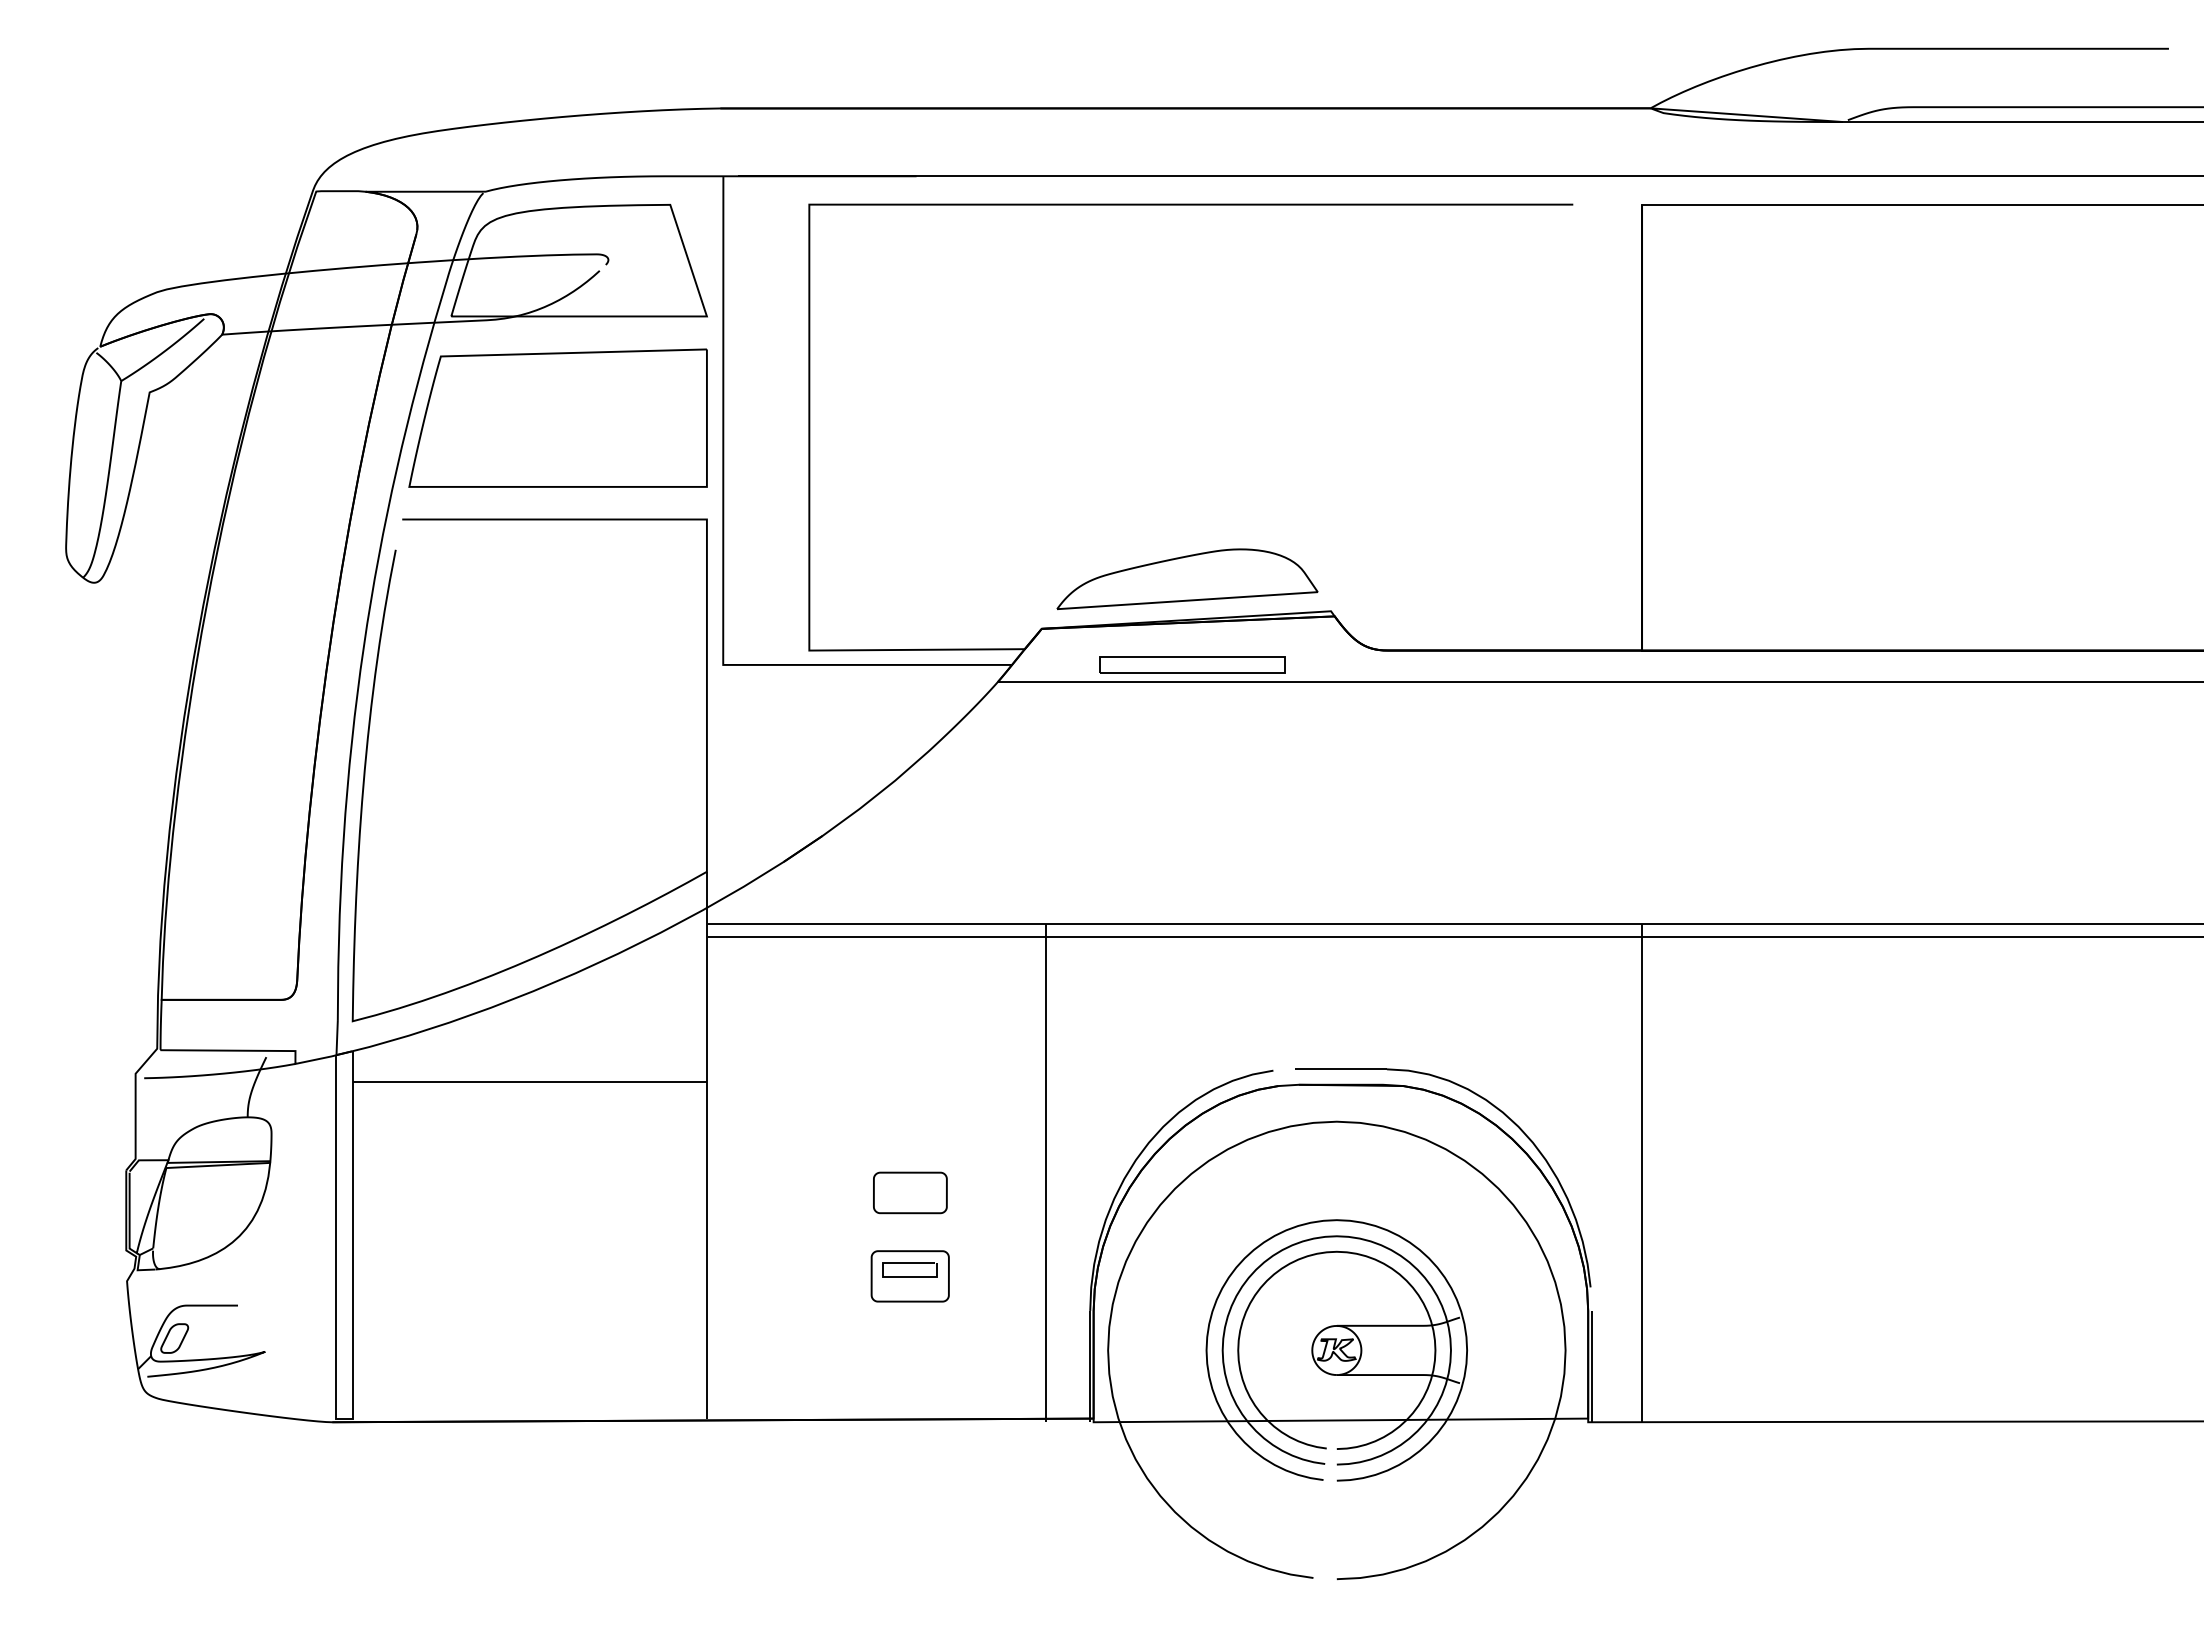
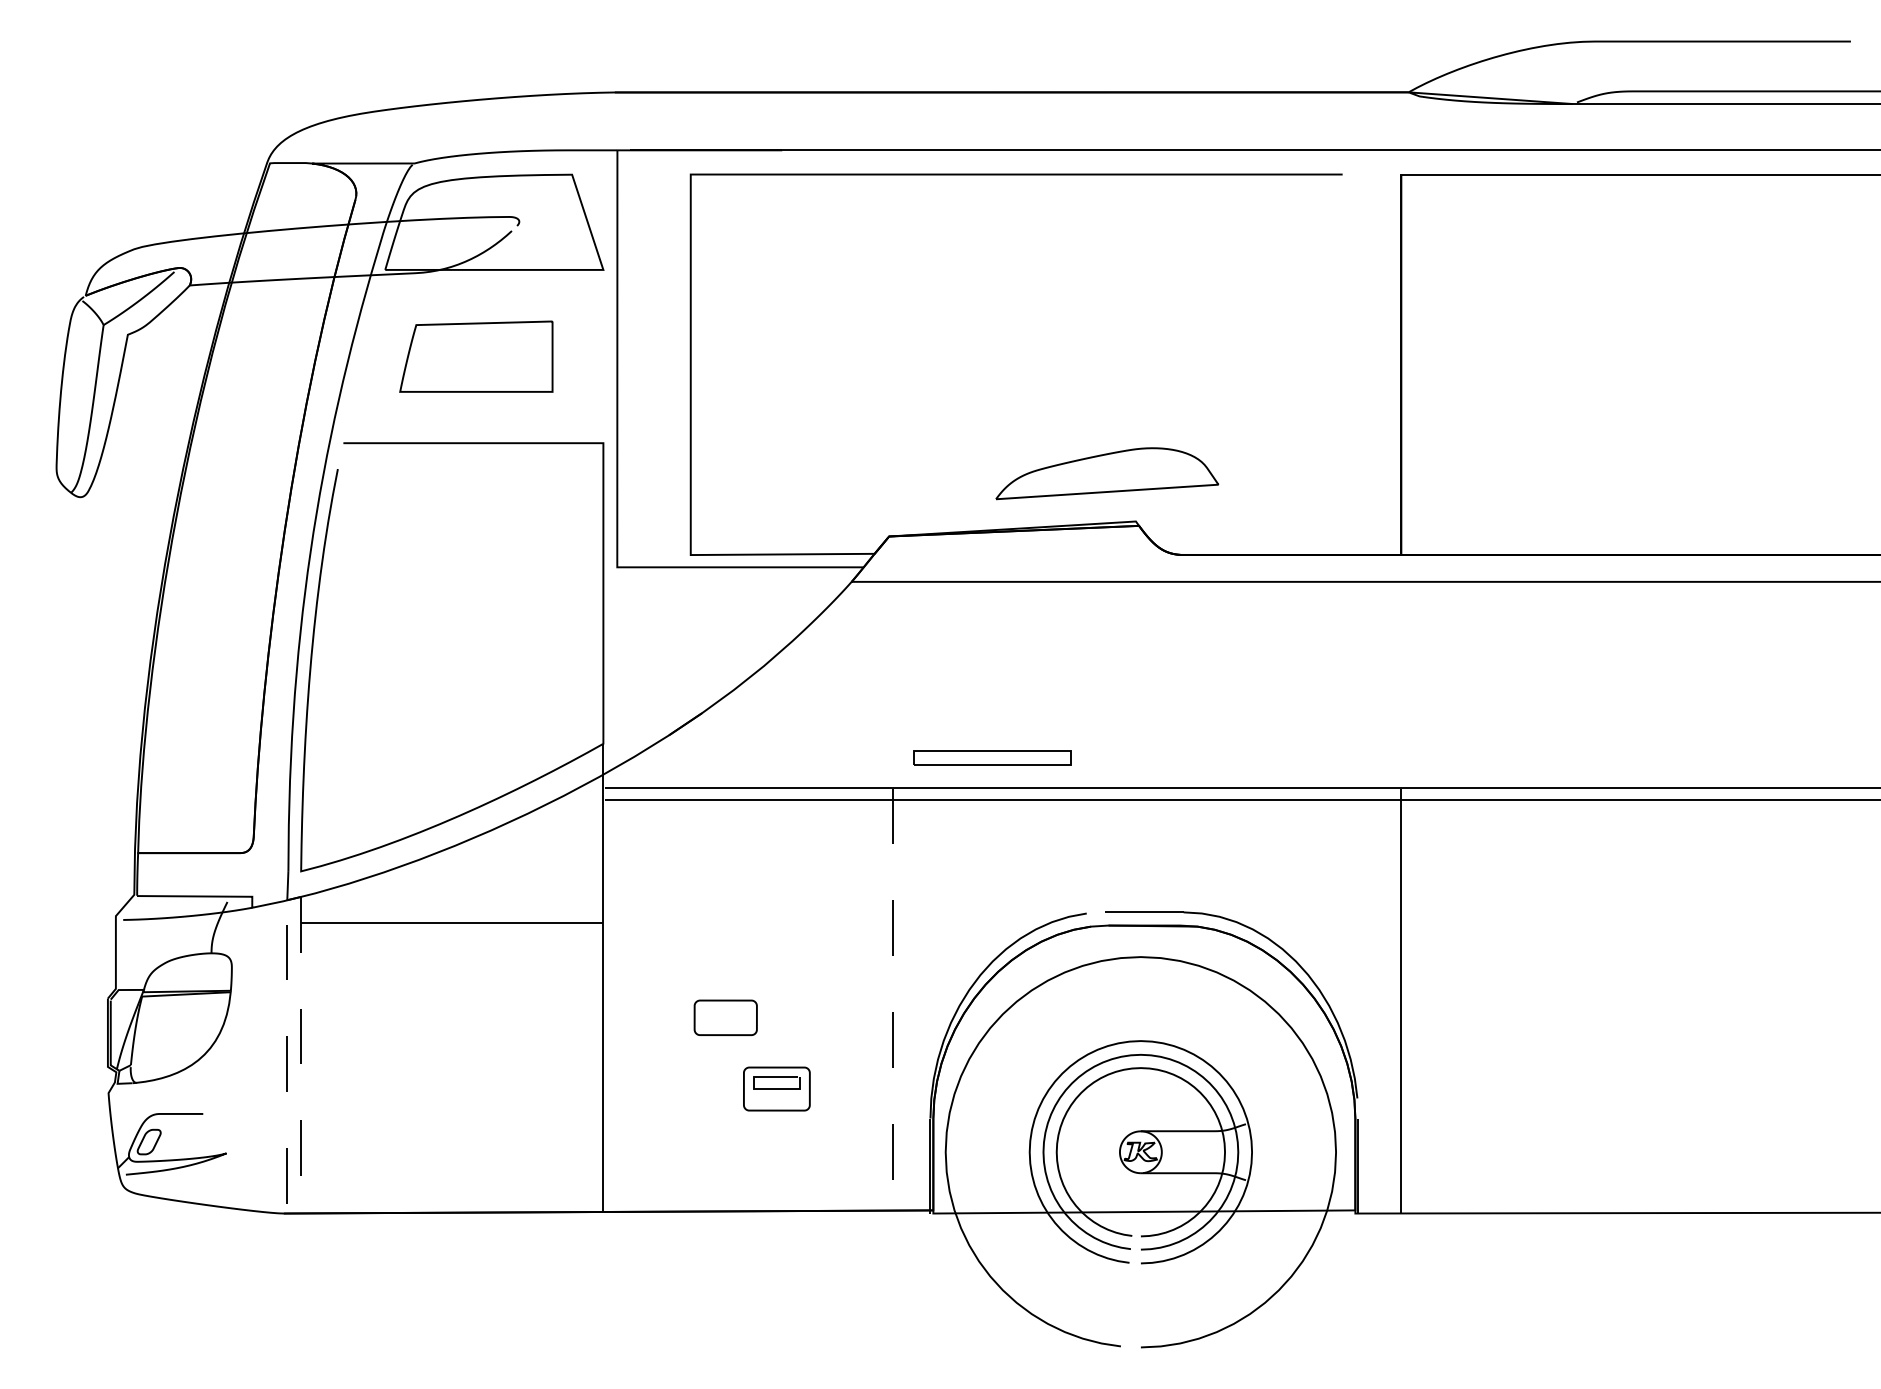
part: (557, 417) -> (475, 356), size x0.6
part: (1187, 579) -> (1107, 473), moved
part: (1192, 664) -> (992, 758), moved
line: (1046, 1173) -> (893, 1001), solid -> dashed
part: (910, 1192) -> (725, 1017), moved
line: (346, 1419) -> (295, 1211), solid -> dashed

